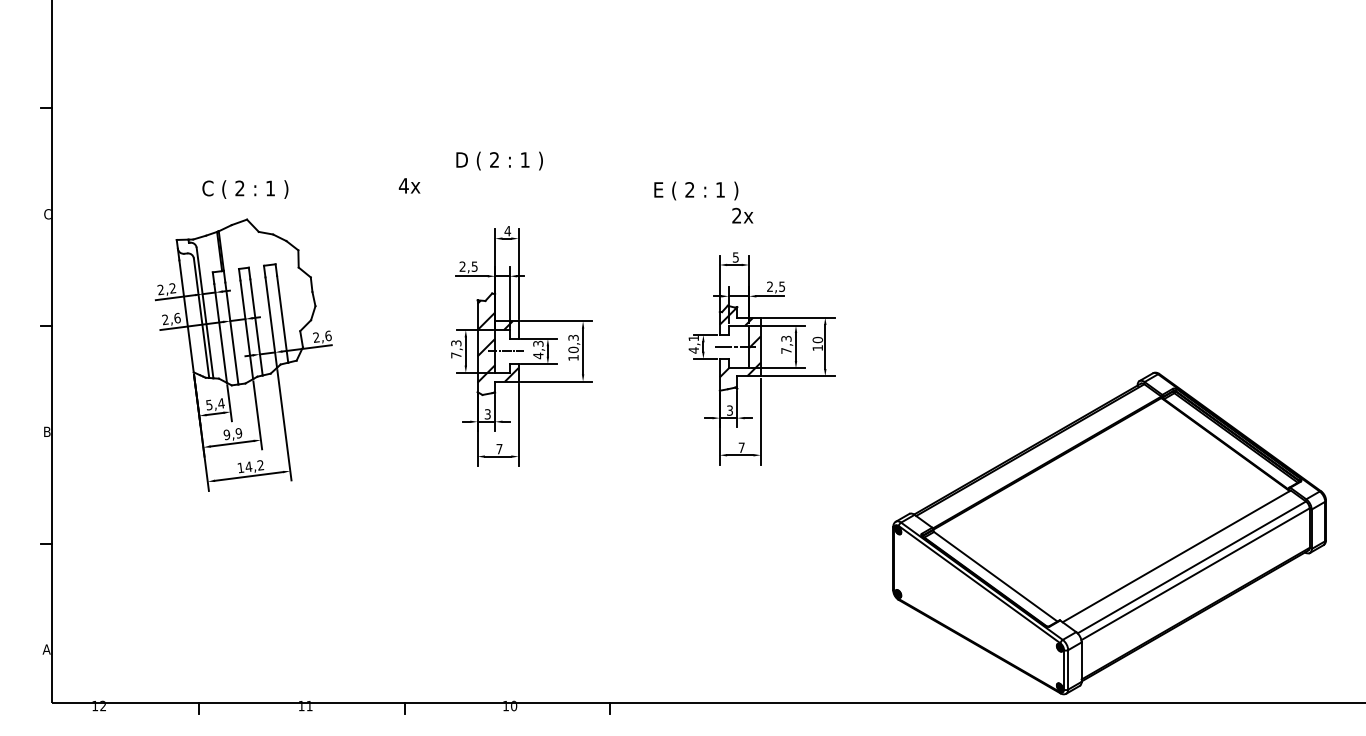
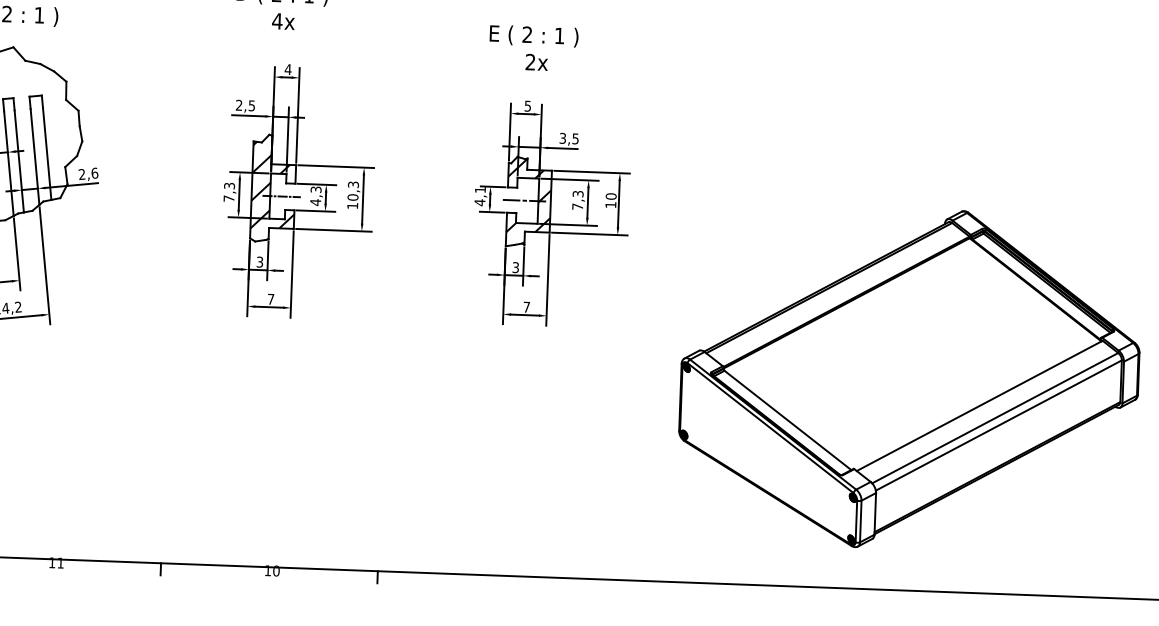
text: (409, 185) -> (283, 21), moved
text: (696, 190) -> (534, 35), moved
text: (769, 286) -> (562, 138), 2,5 -> 3,5
part: (1109, 533) -> (909, 379), moved

